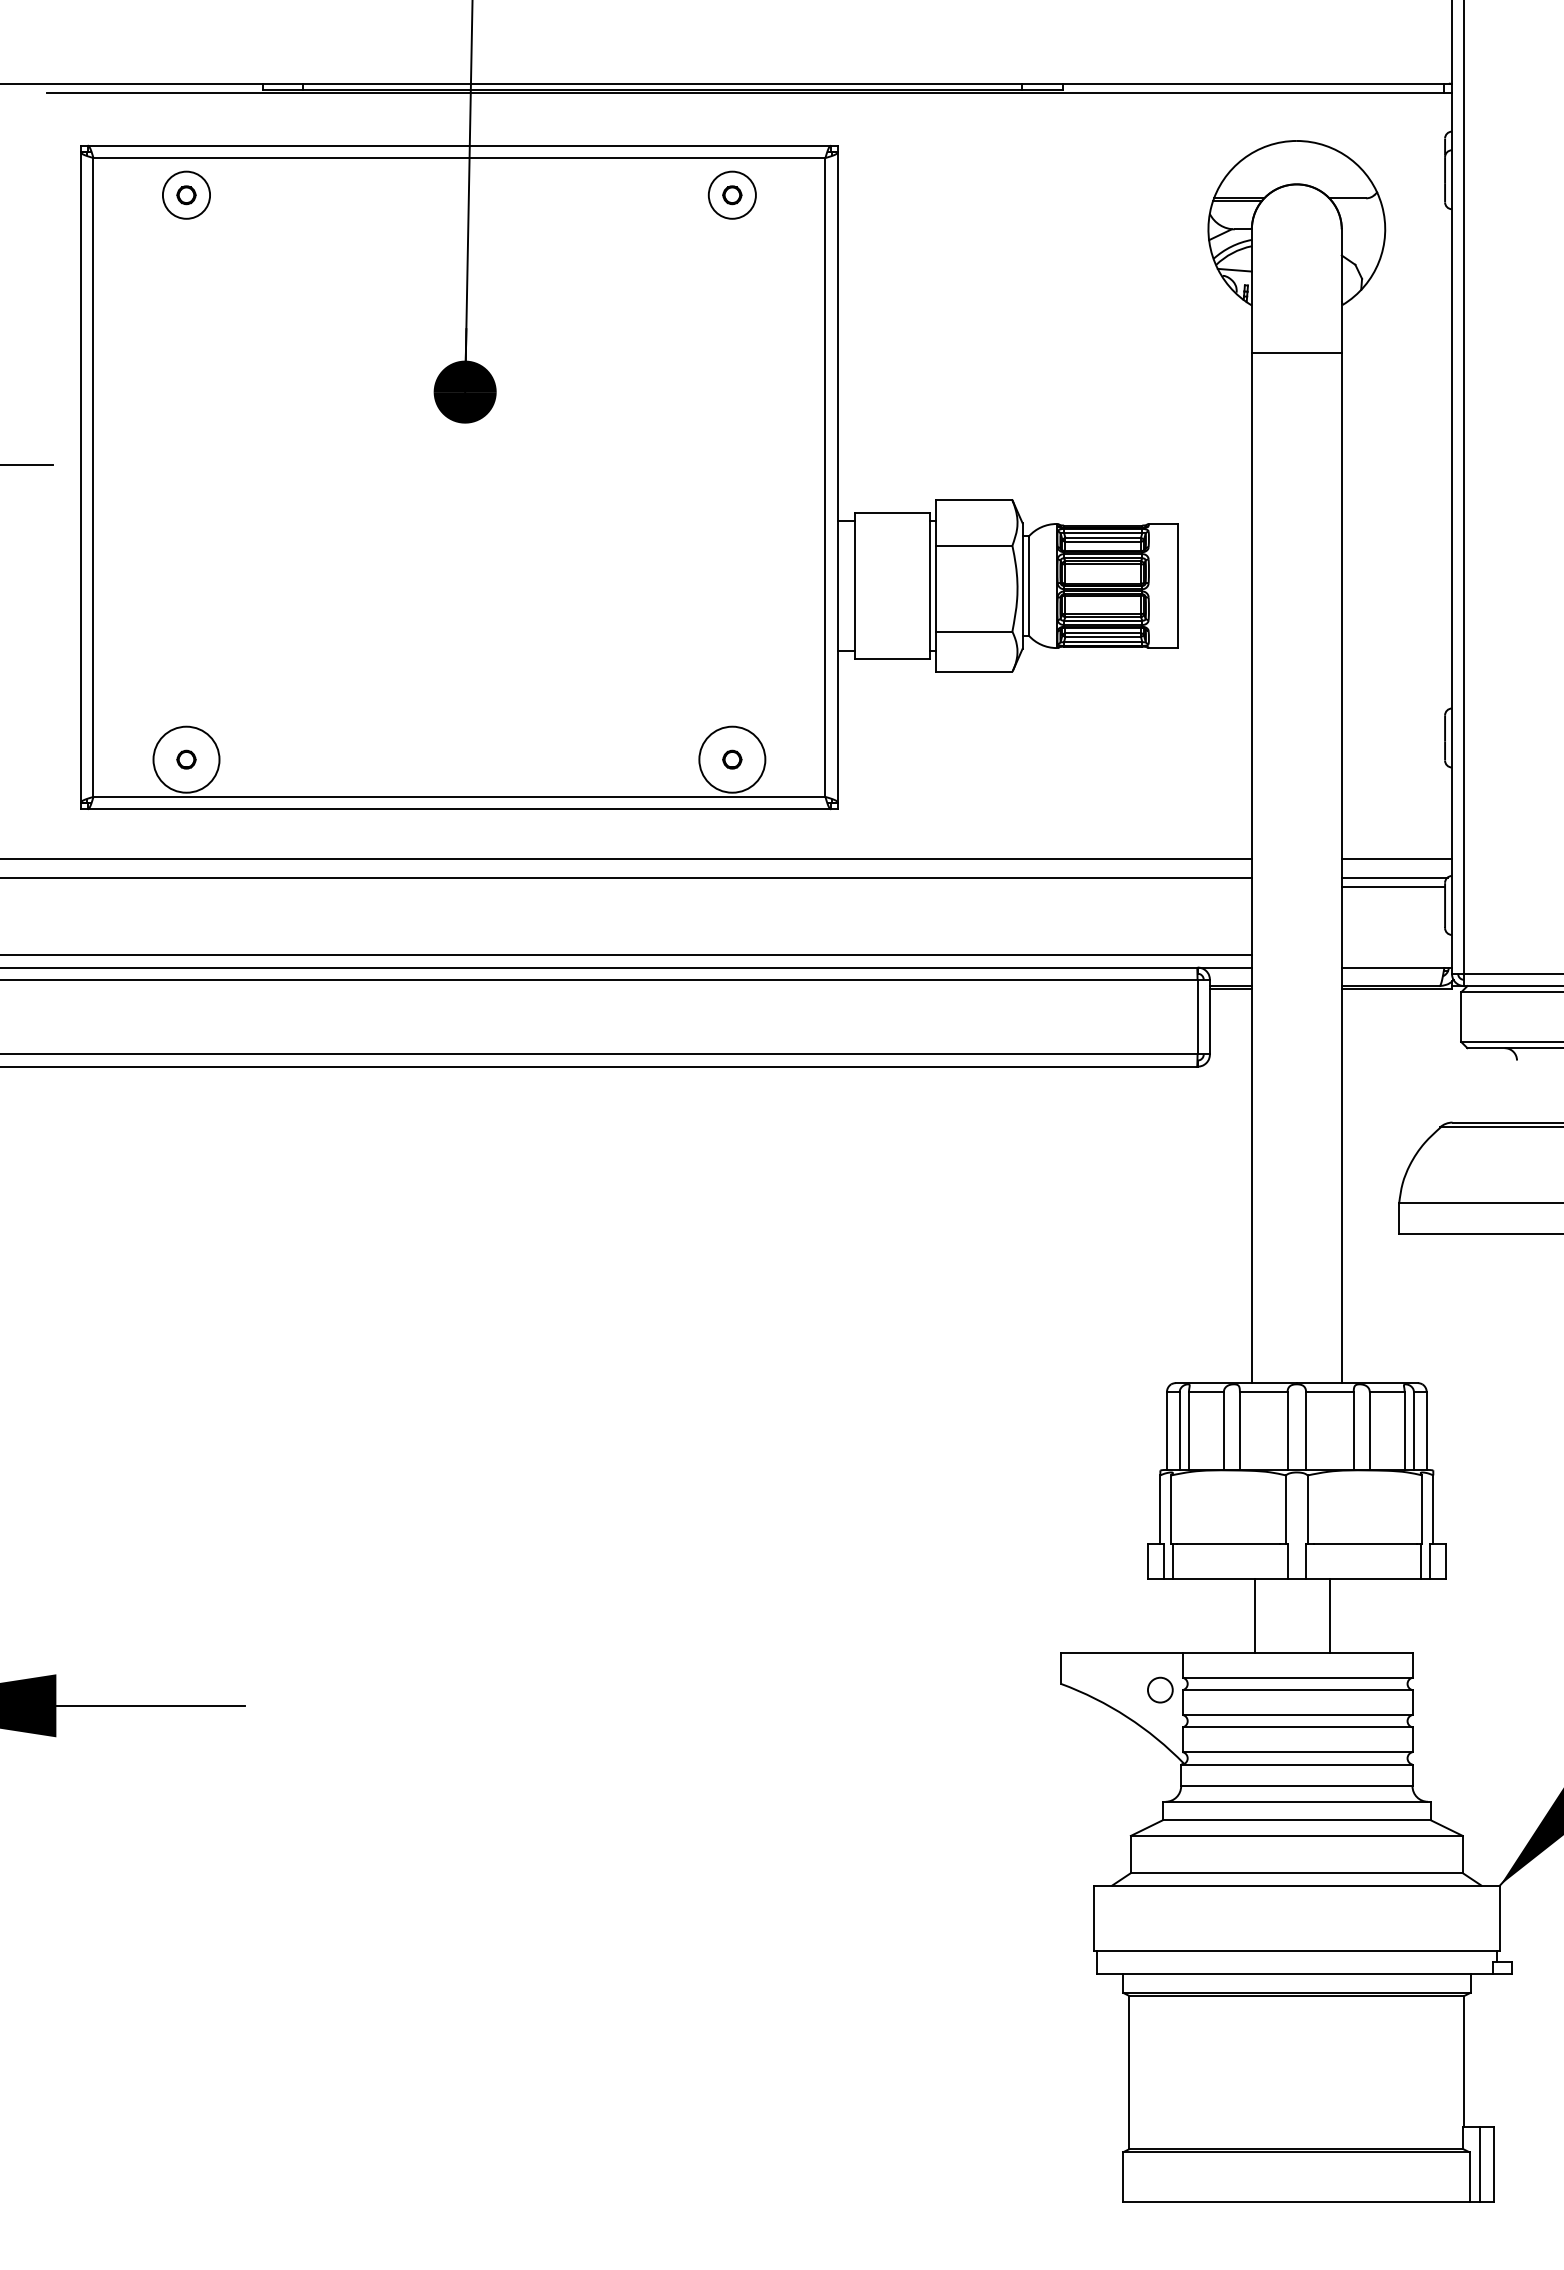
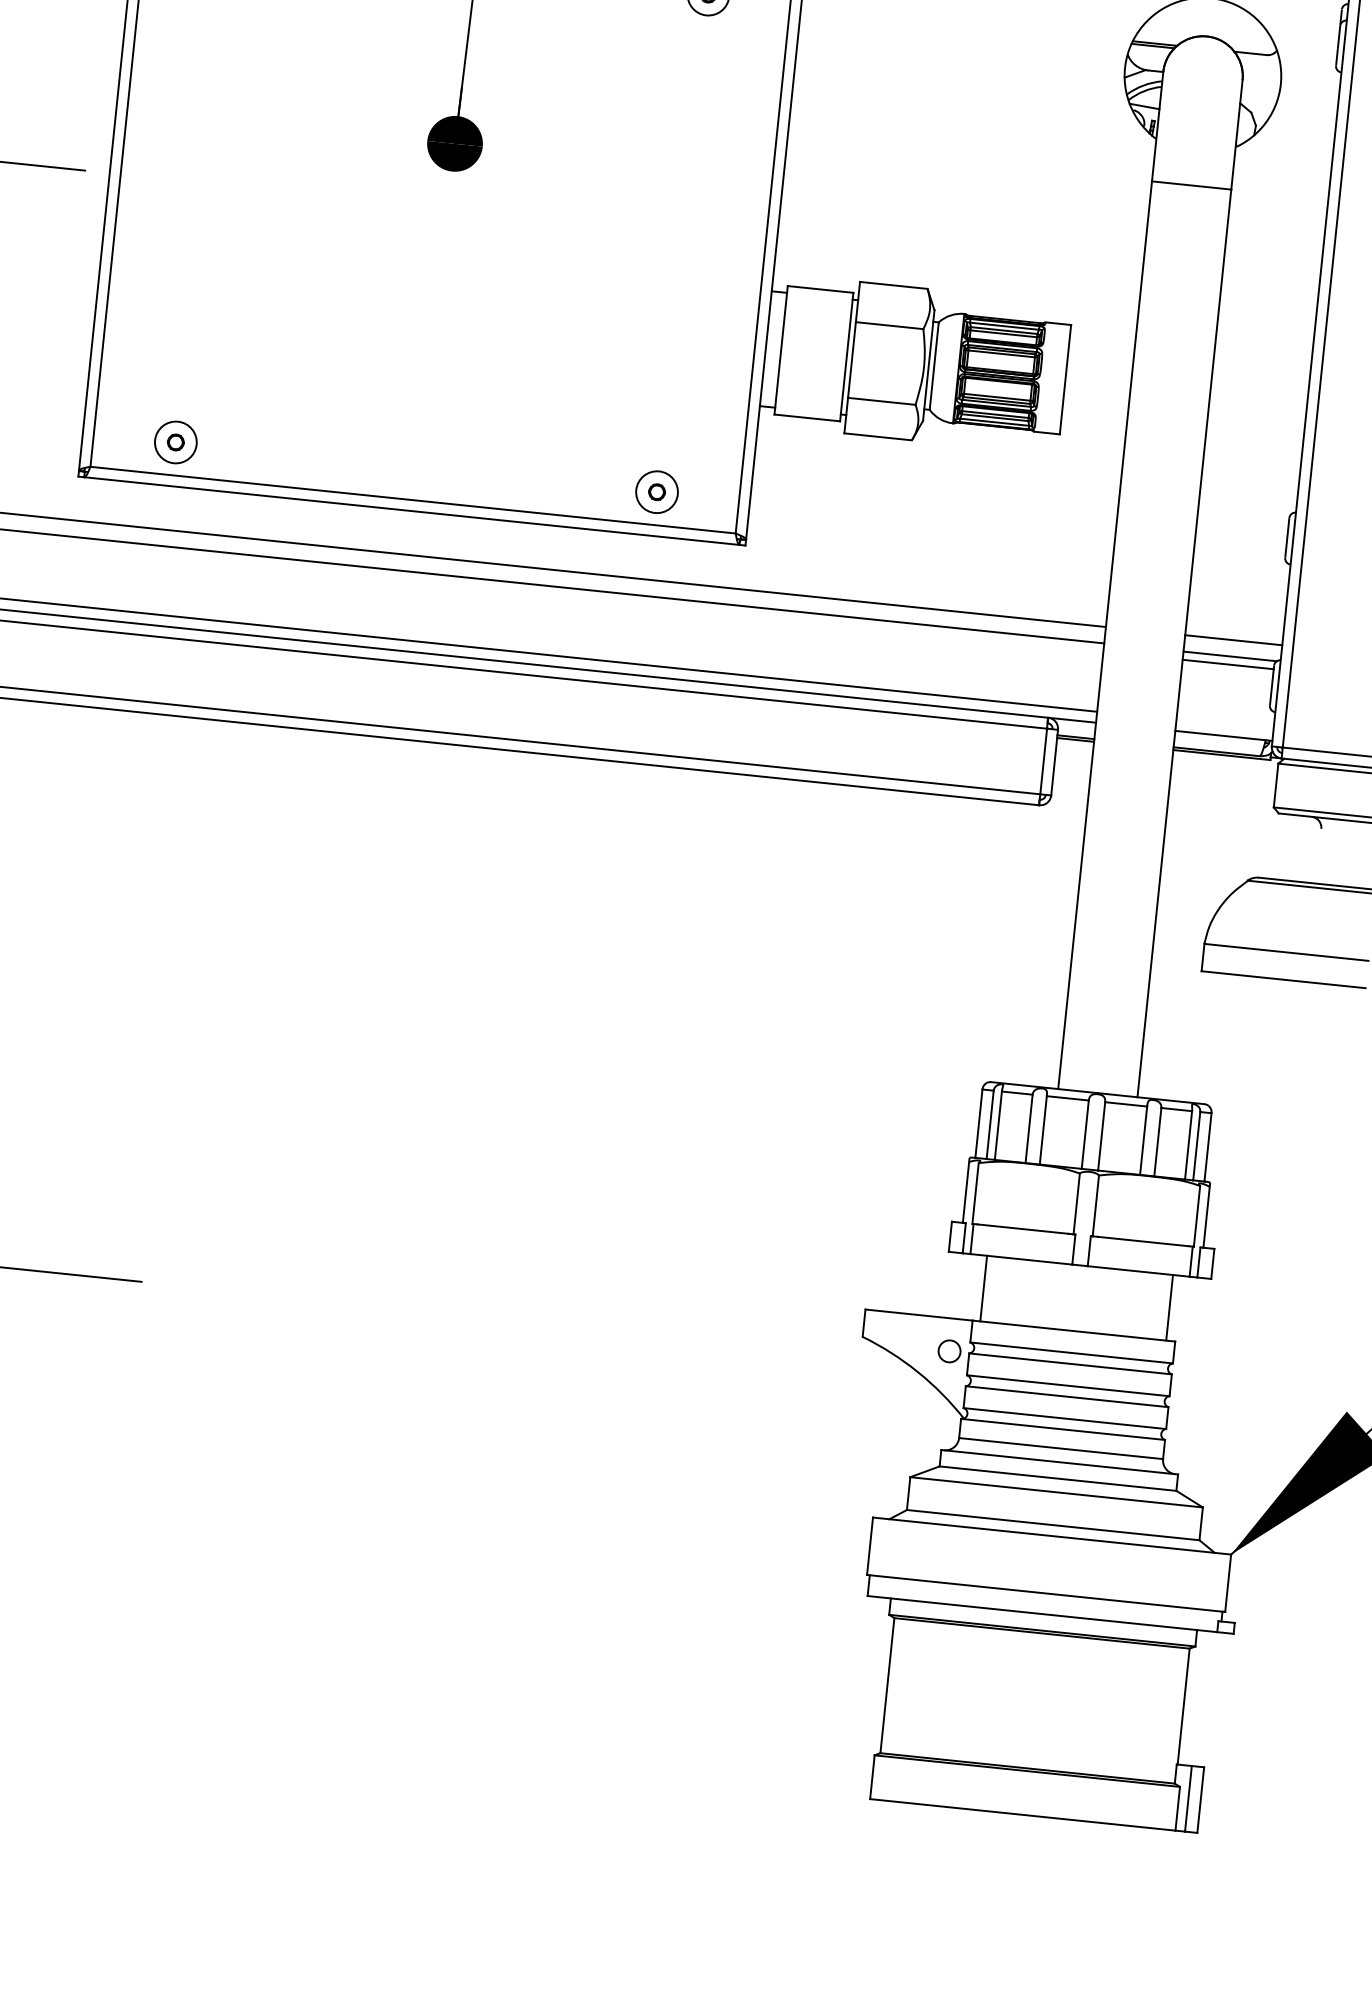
circle: (186, 759) -> (175, 442), size x0.71
circle: (731, 759) -> (656, 491), size x0.71
line: (1255, 1615) -> (983, 1288), moved
line: (1330, 1615) -> (1169, 1307), moved

